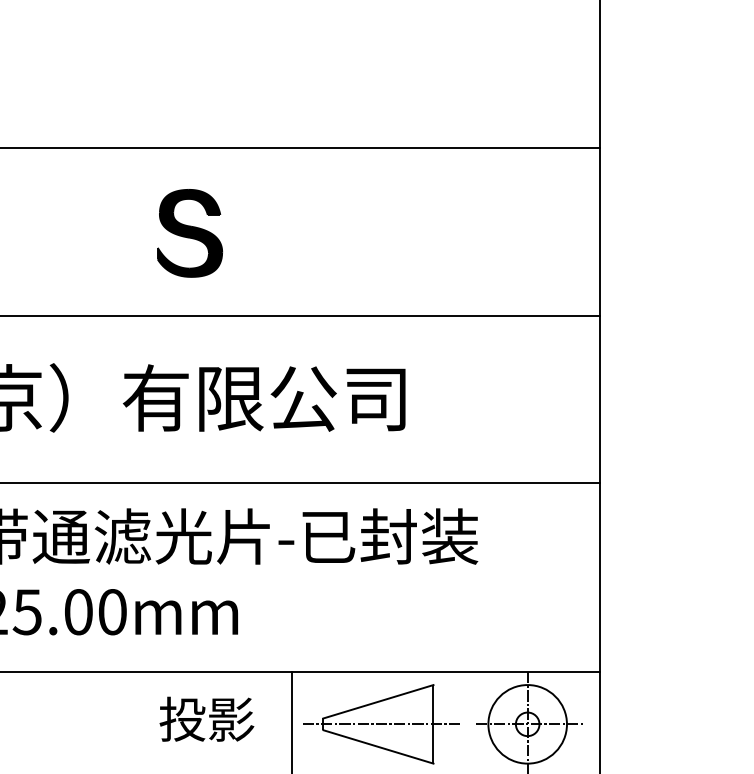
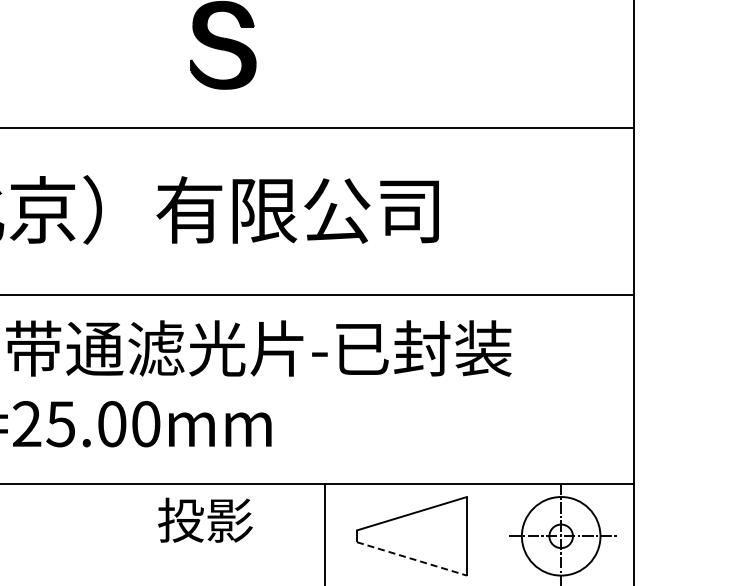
text: (206, 718) -> (205, 519), moved
line: (380, 724) -> (414, 536), removed
line: (378, 747) -> (412, 559), solid -> dashed

